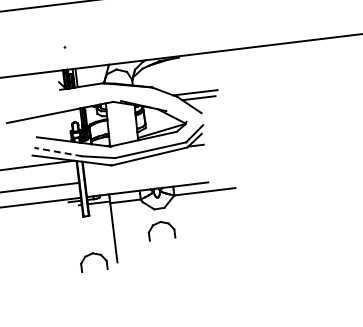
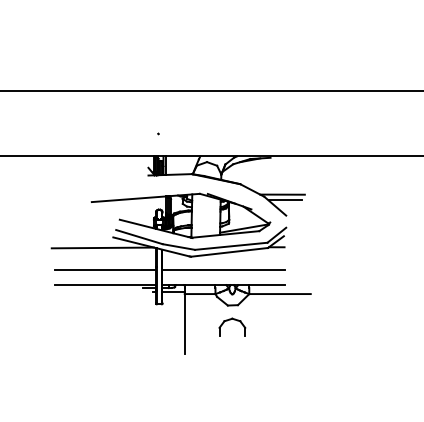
line: (57, 151) -> (138, 236), dashed -> solid
line: (145, 175) -> (223, 270), added
part: (91, 255) -> (159, 343), removed

